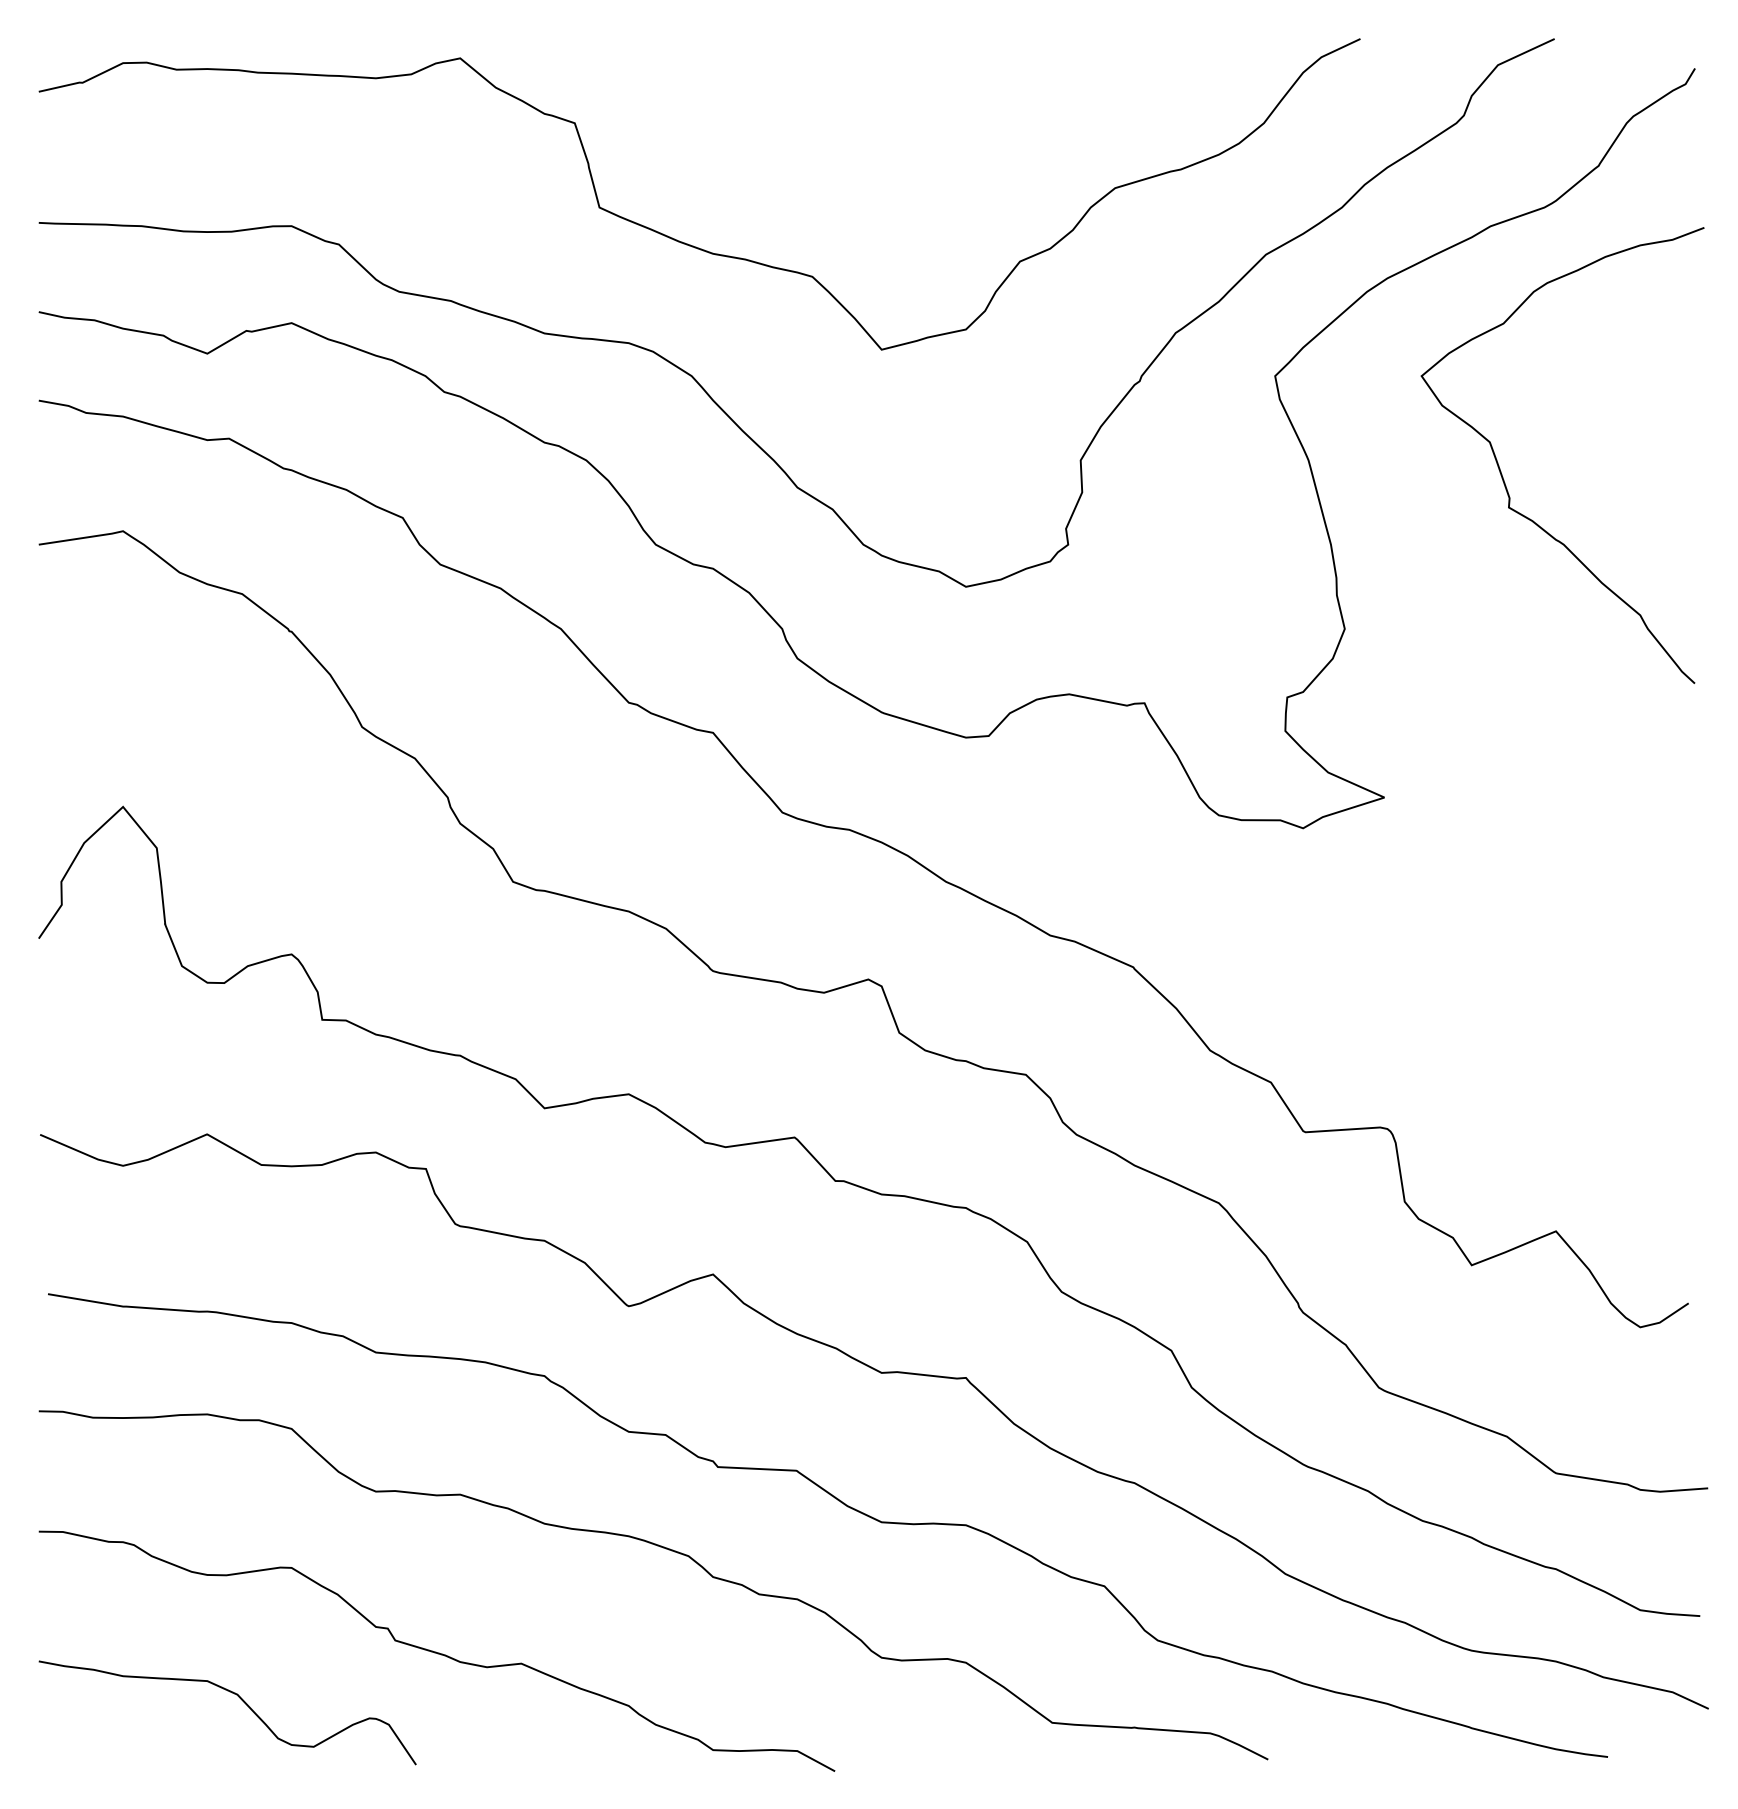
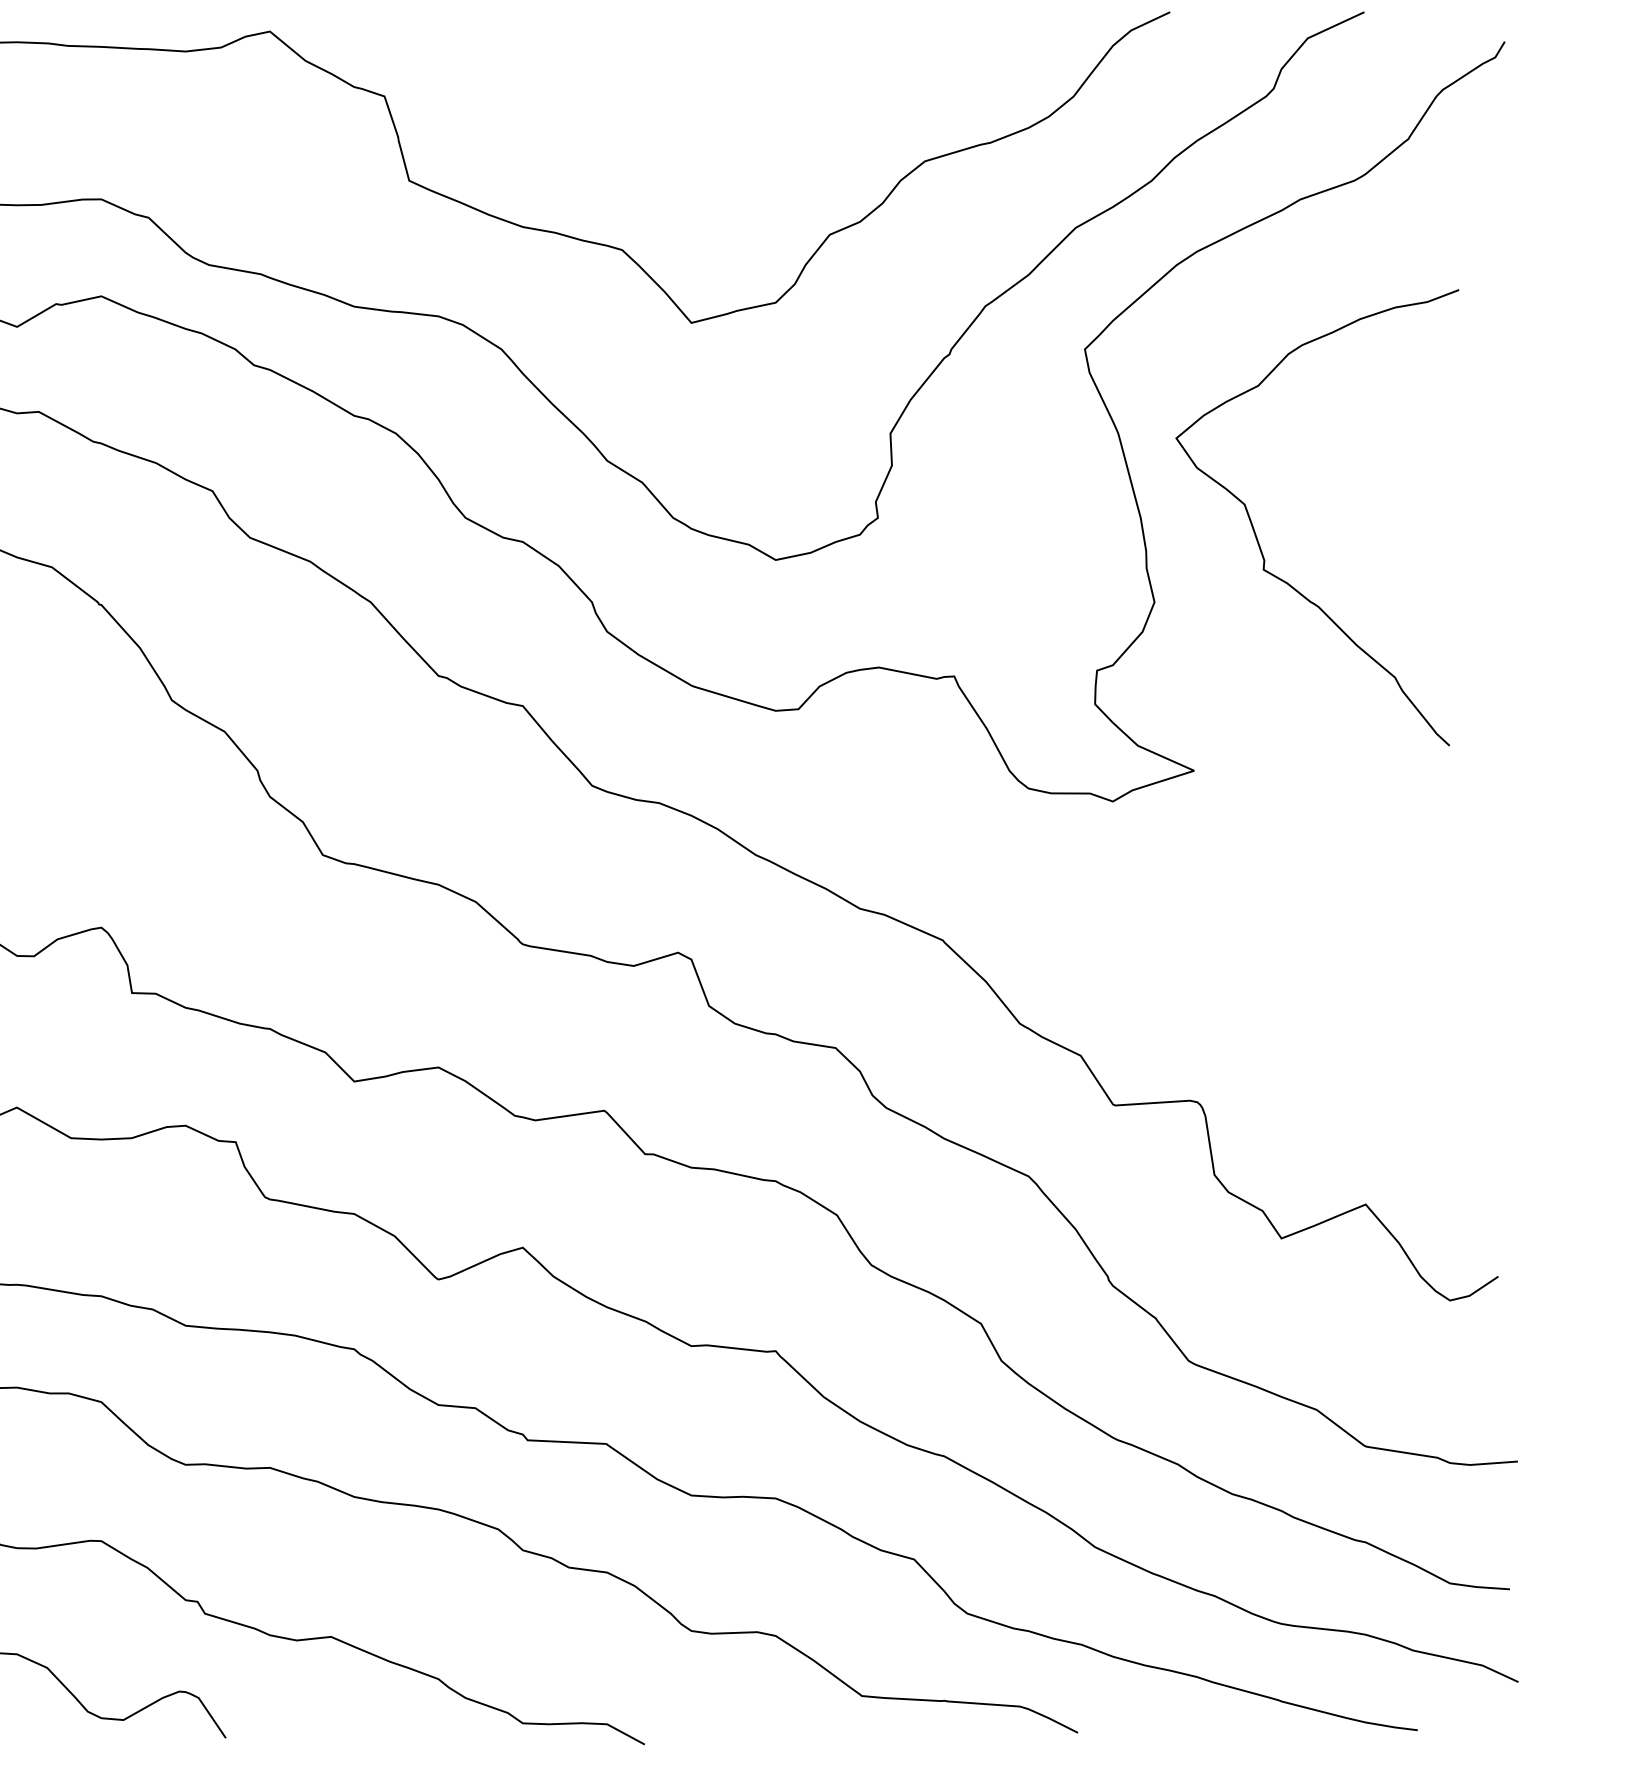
curve: (1502, 474) -> (1257, 536), moved

